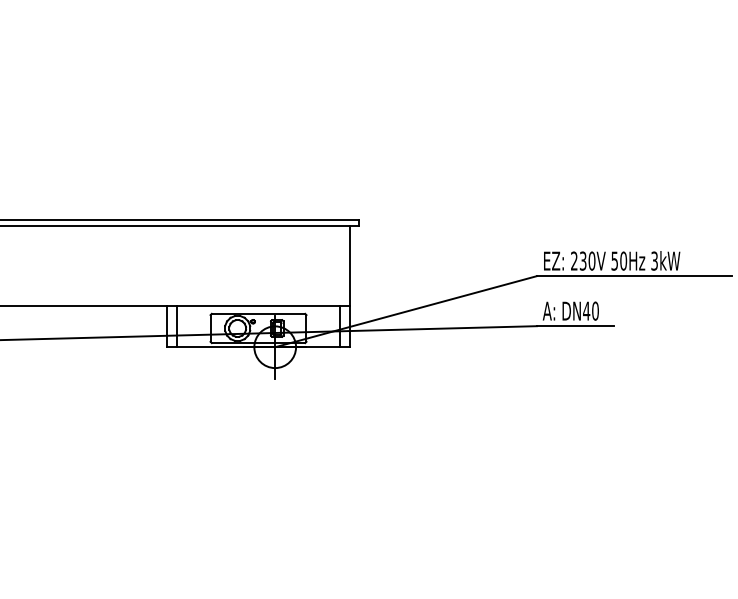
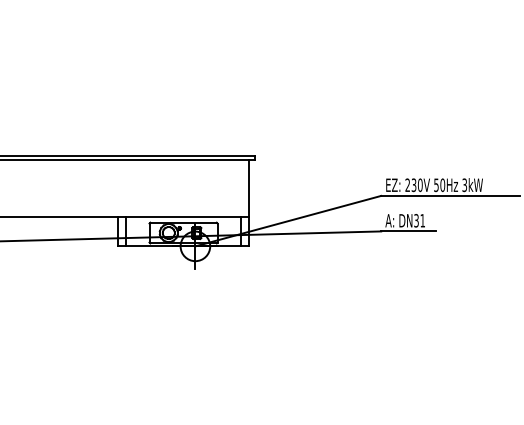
text: (590, 310) -> (419, 220), DN40 -> DN31

